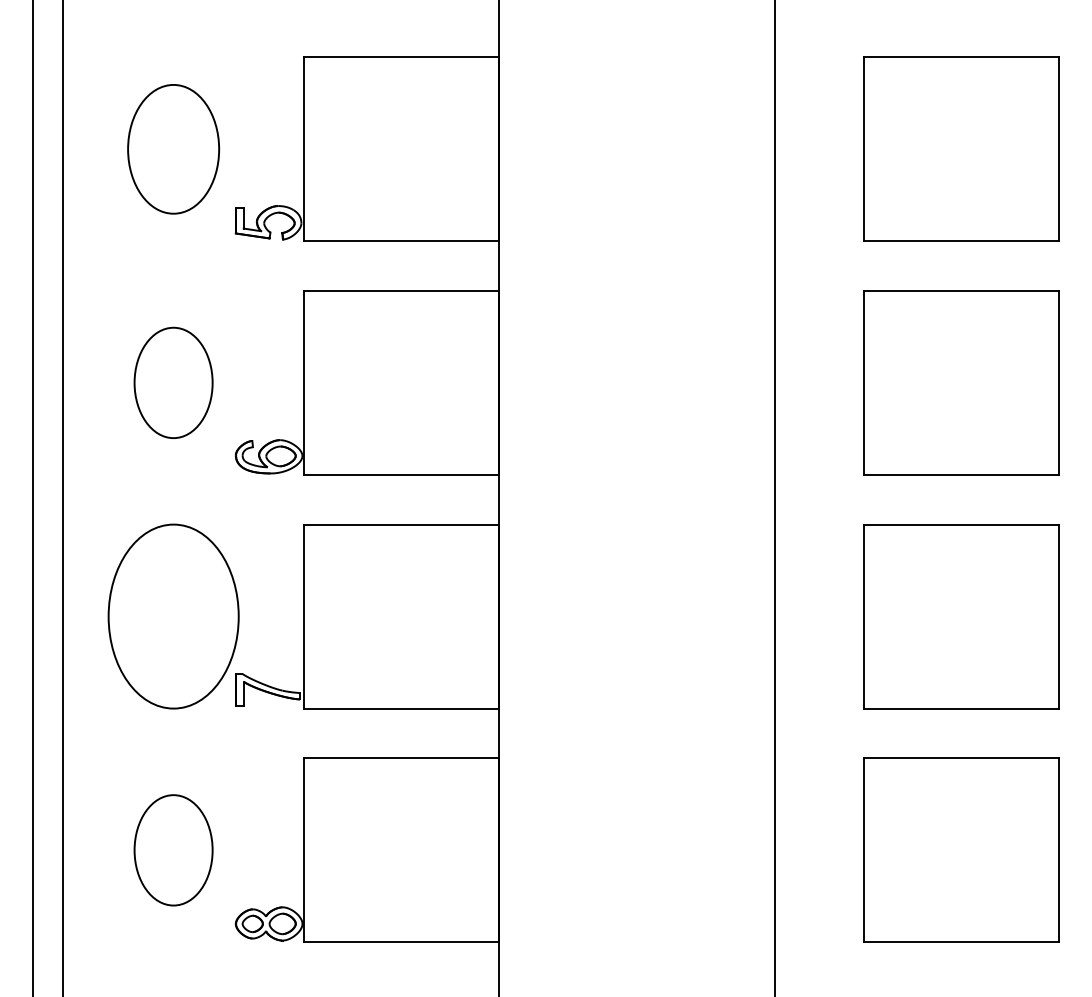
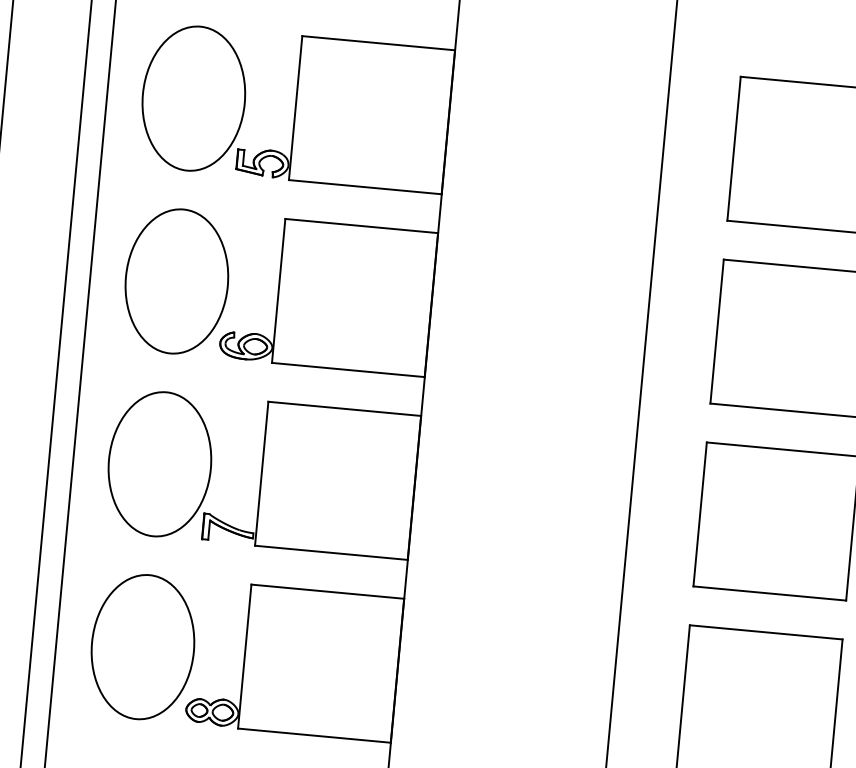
part: (173, 149) -> (193, 98), size x1.43
part: (173, 382) -> (176, 281), size x1.67
part: (173, 850) -> (142, 647), size x1.67

